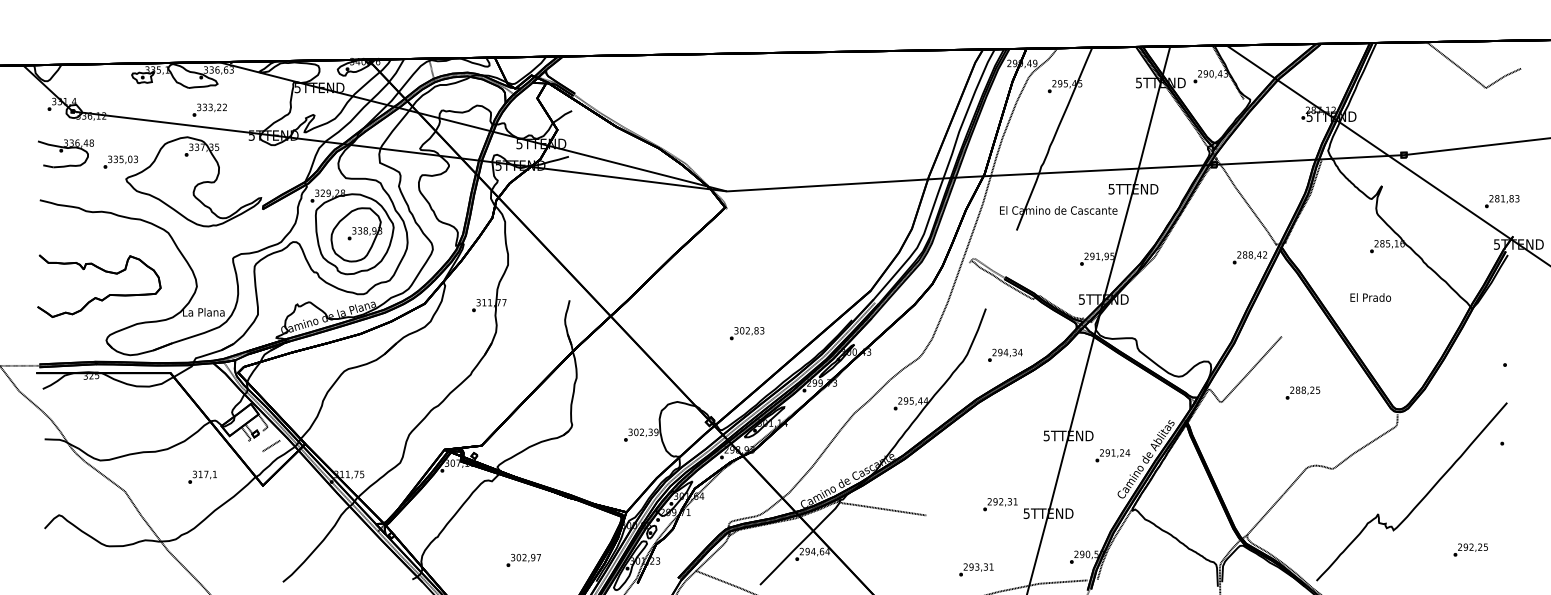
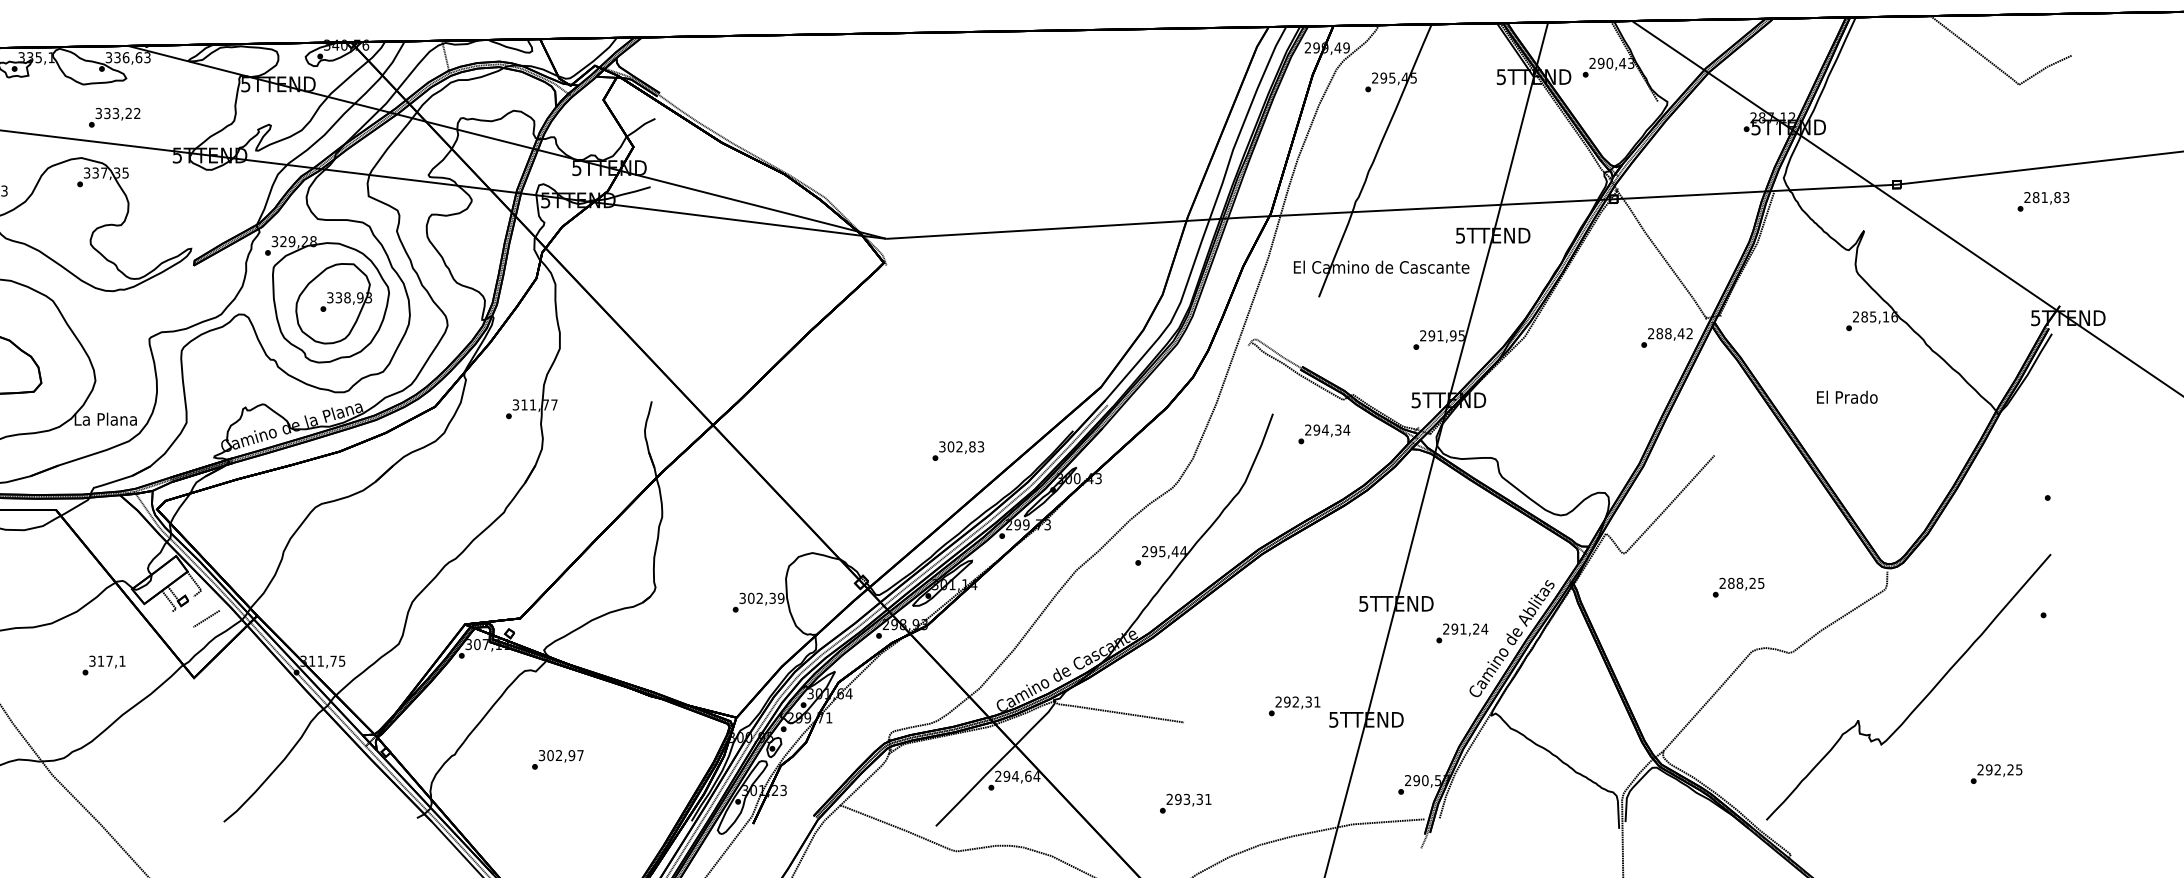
text: (1502, 201) -> (2043, 201), moved
text: (747, 333) -> (958, 450), moved
text: (1005, 354) -> (1324, 433), moved
text: (1302, 392) -> (1737, 586), moved
text: (523, 560) -> (557, 759), moved
text: (976, 569) -> (1185, 803), moved

